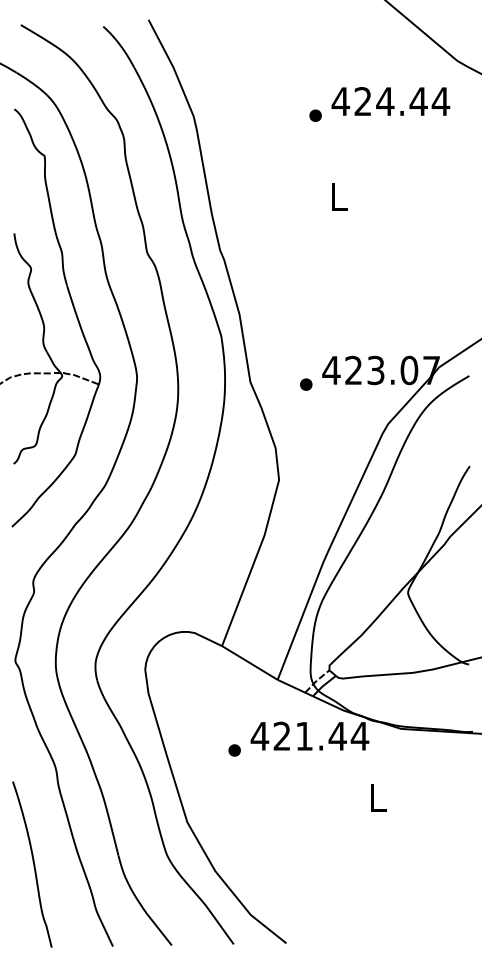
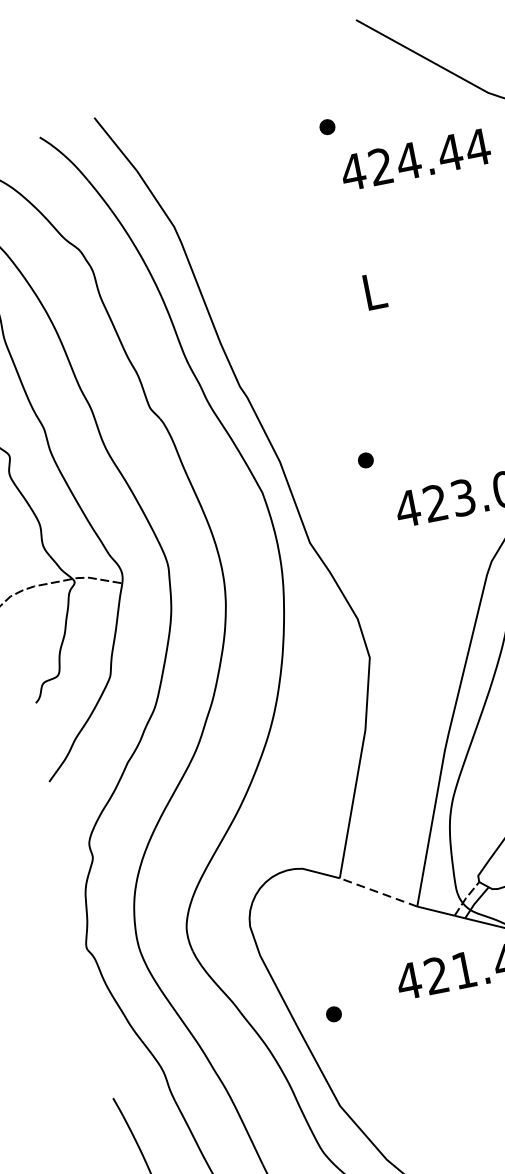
part: (315, 115) -> (327, 126), moved
part: (306, 384) -> (366, 460), moved
line: (249, 662) -> (377, 891), solid -> dashed
part: (234, 750) -> (333, 1014), moved

